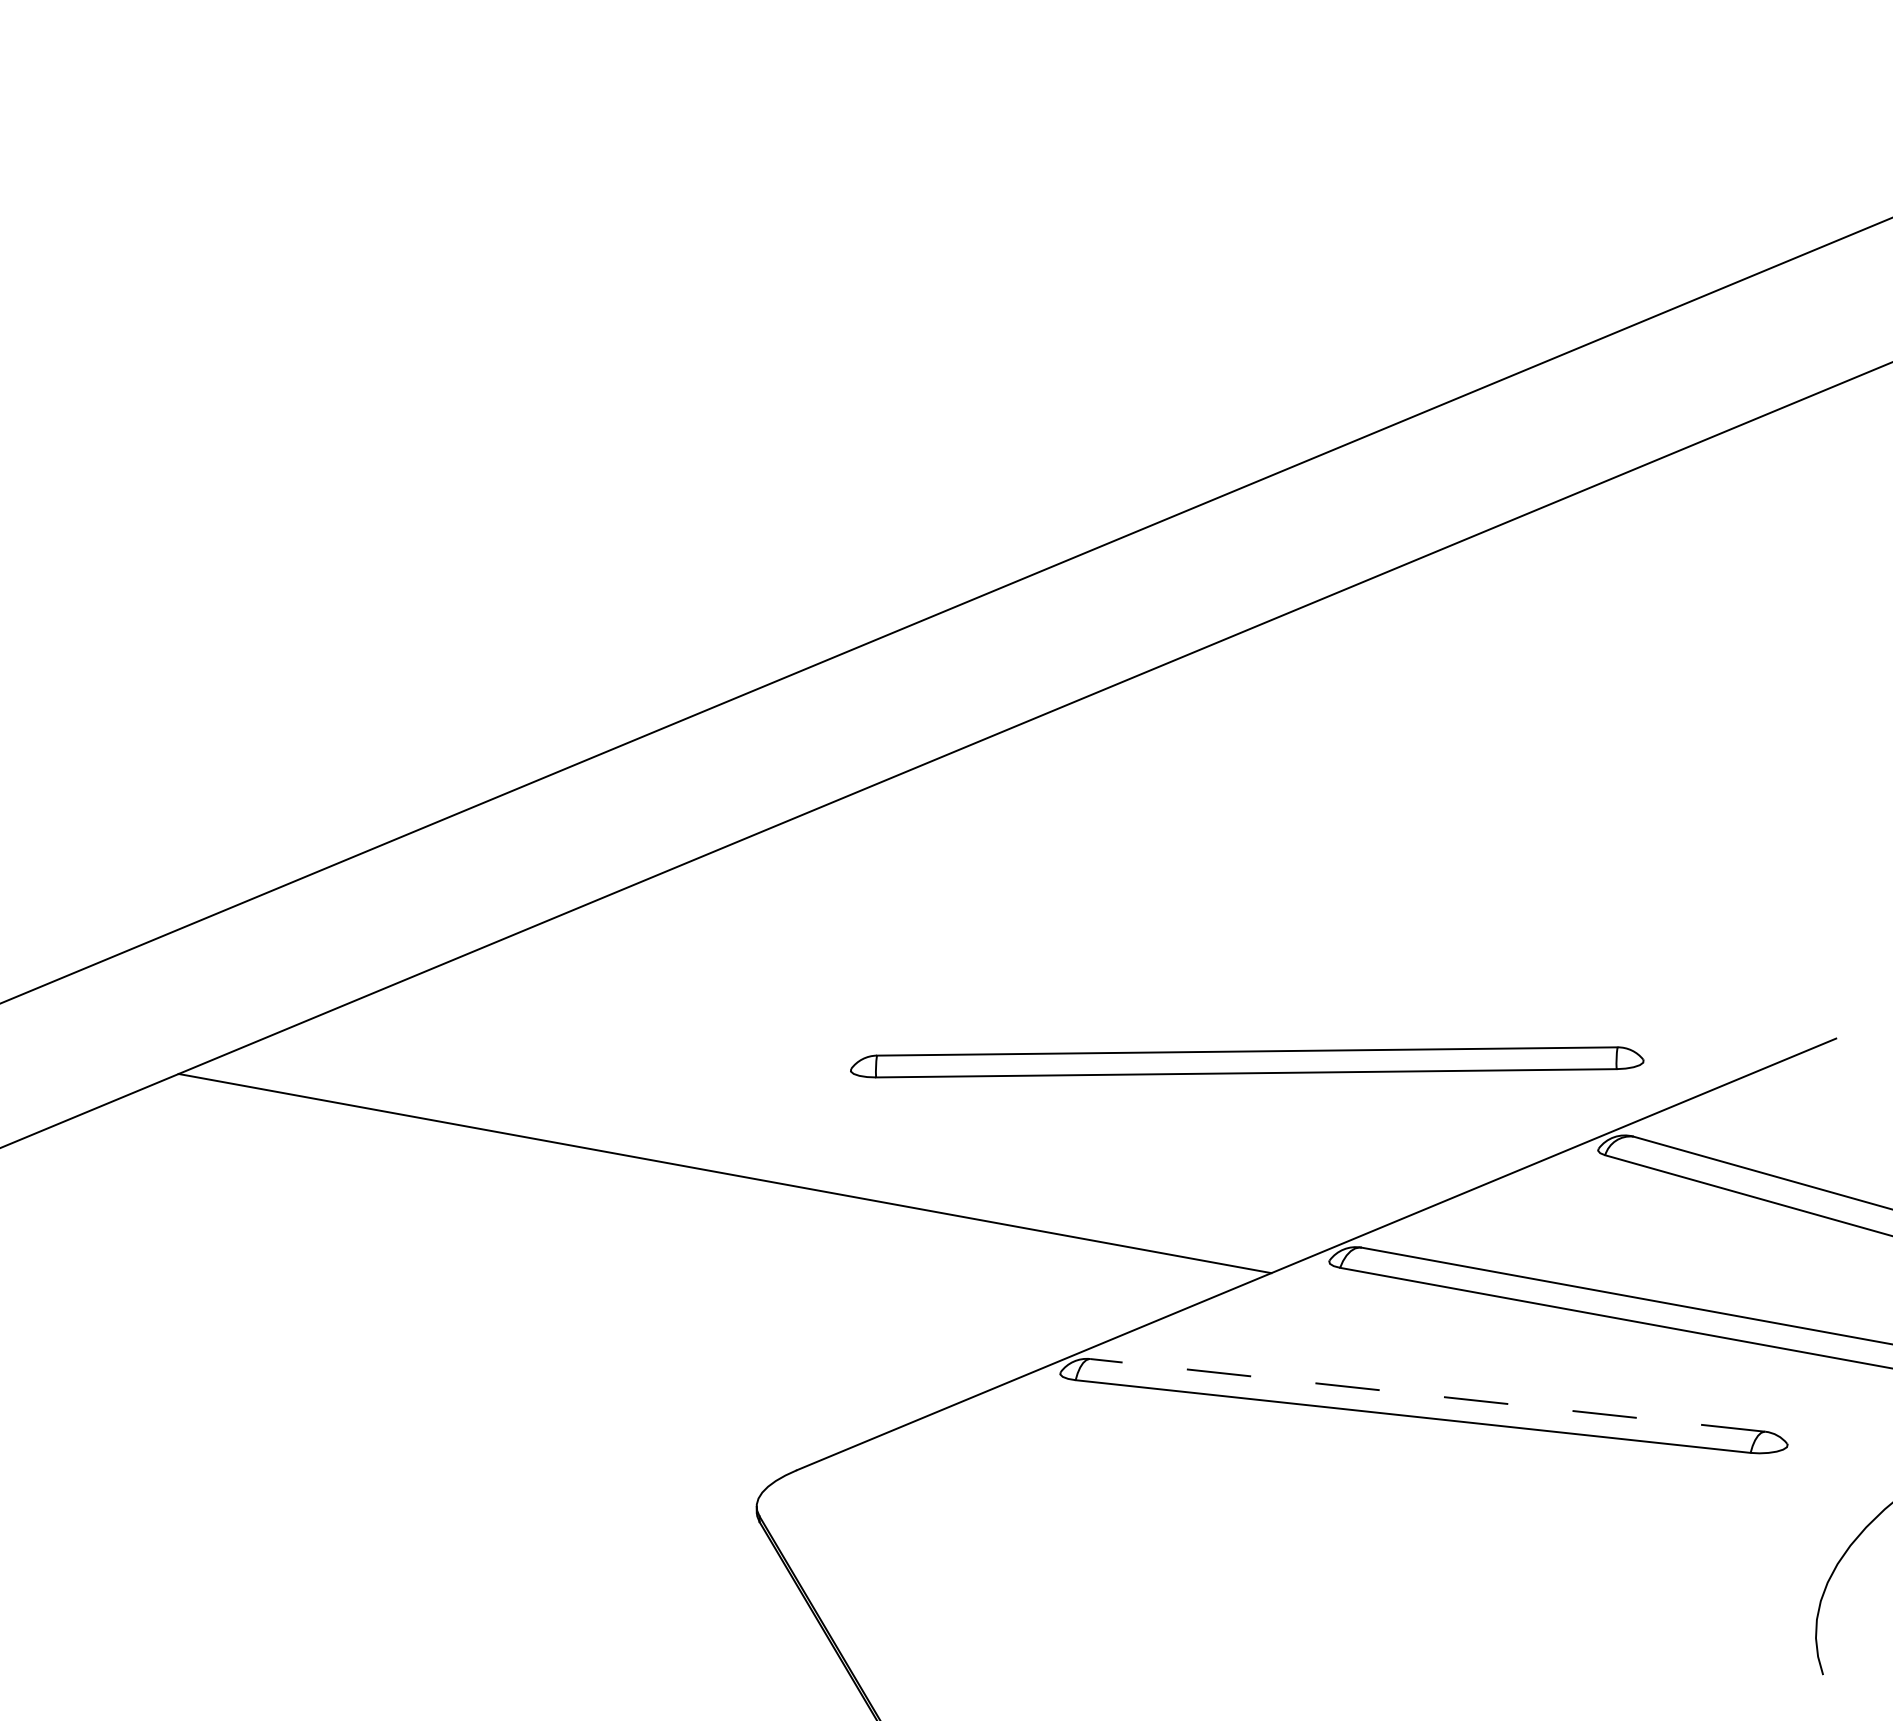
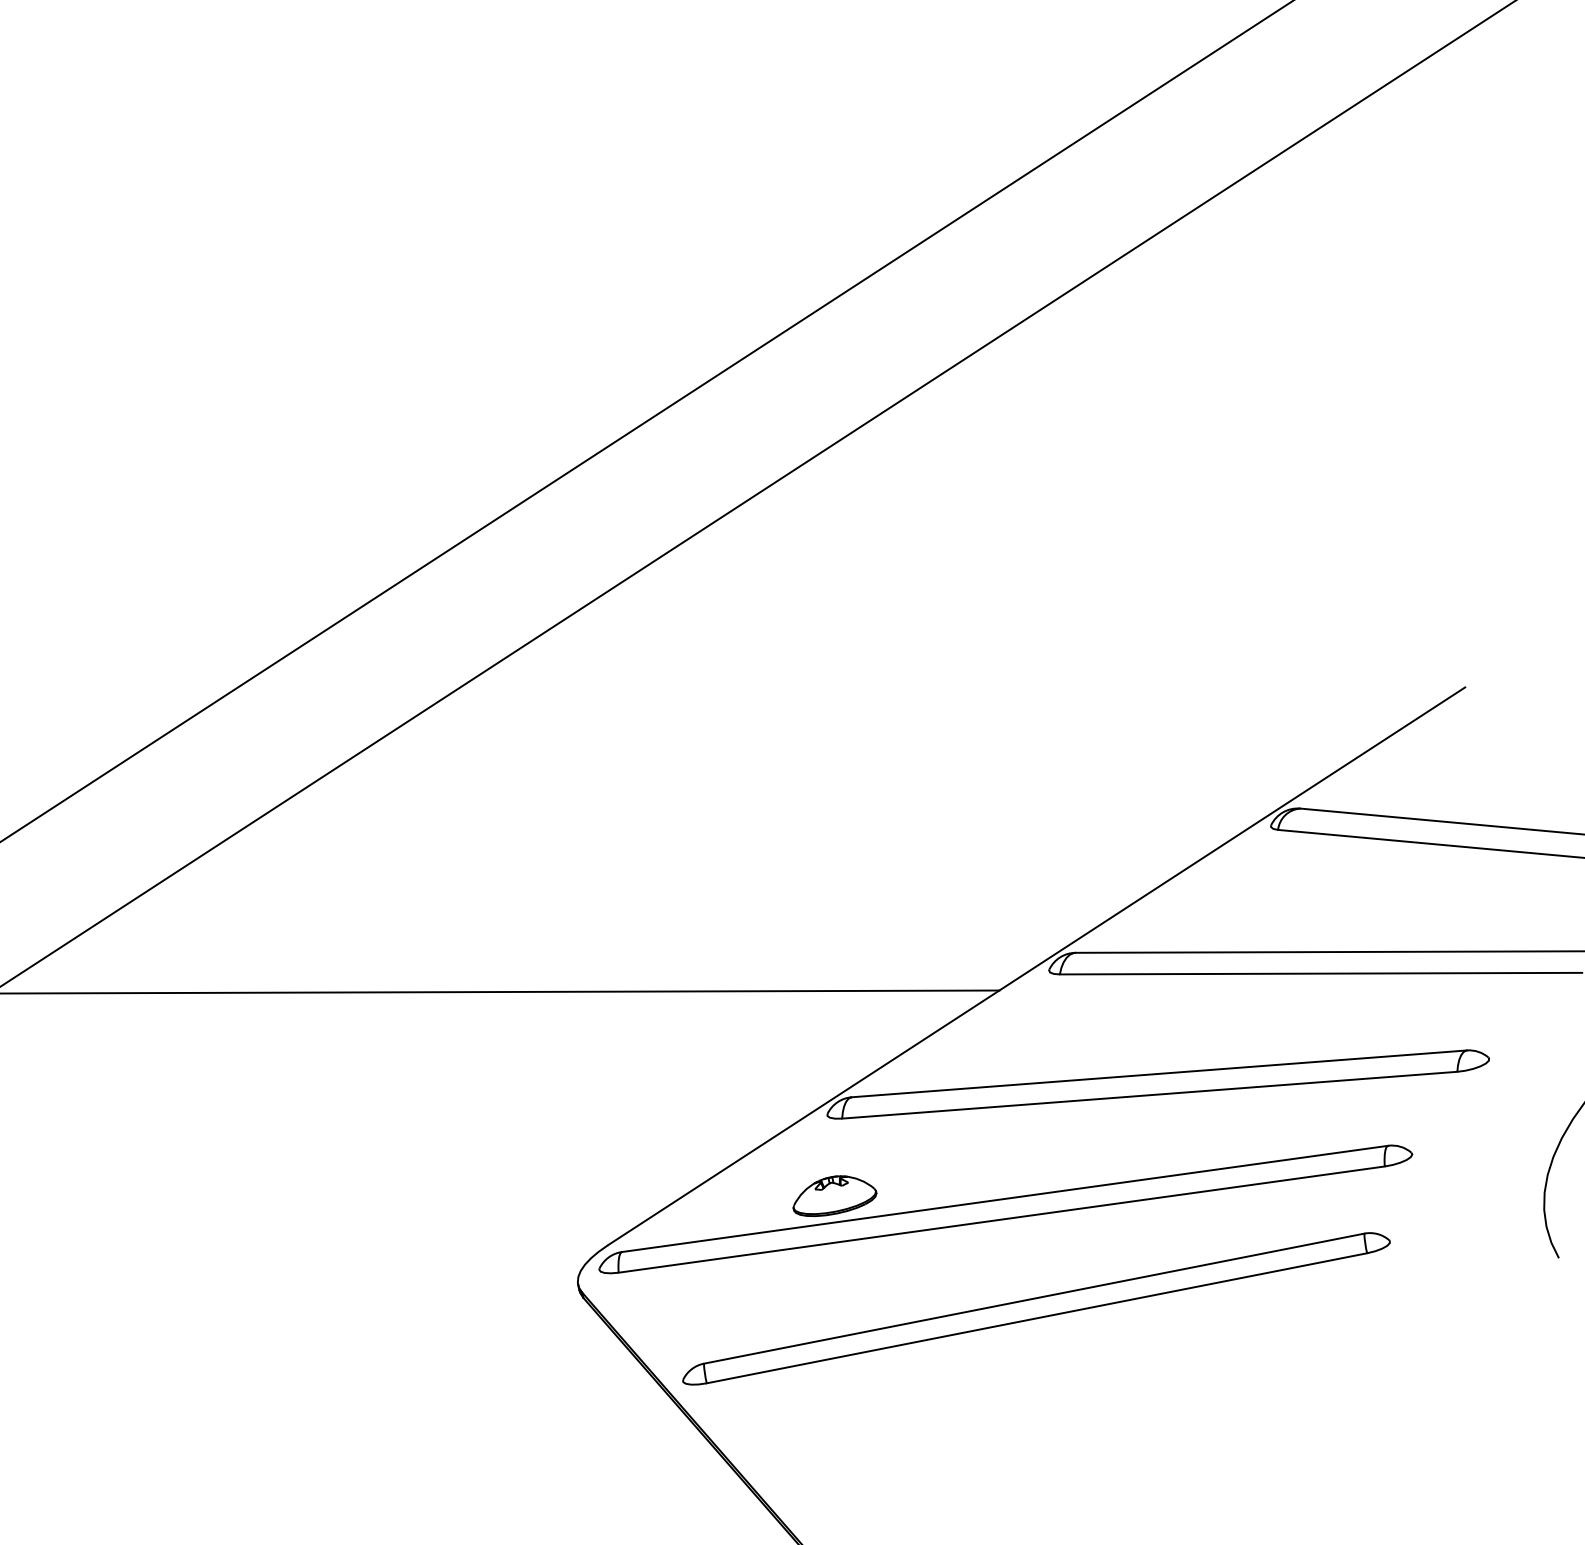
part: (1247, 1062) -> (1036, 1308), moved
line: (1427, 1395) -> (1159, 1074), dashed -> solid
part: (1233, 1498) -> (1002, 1198), added

